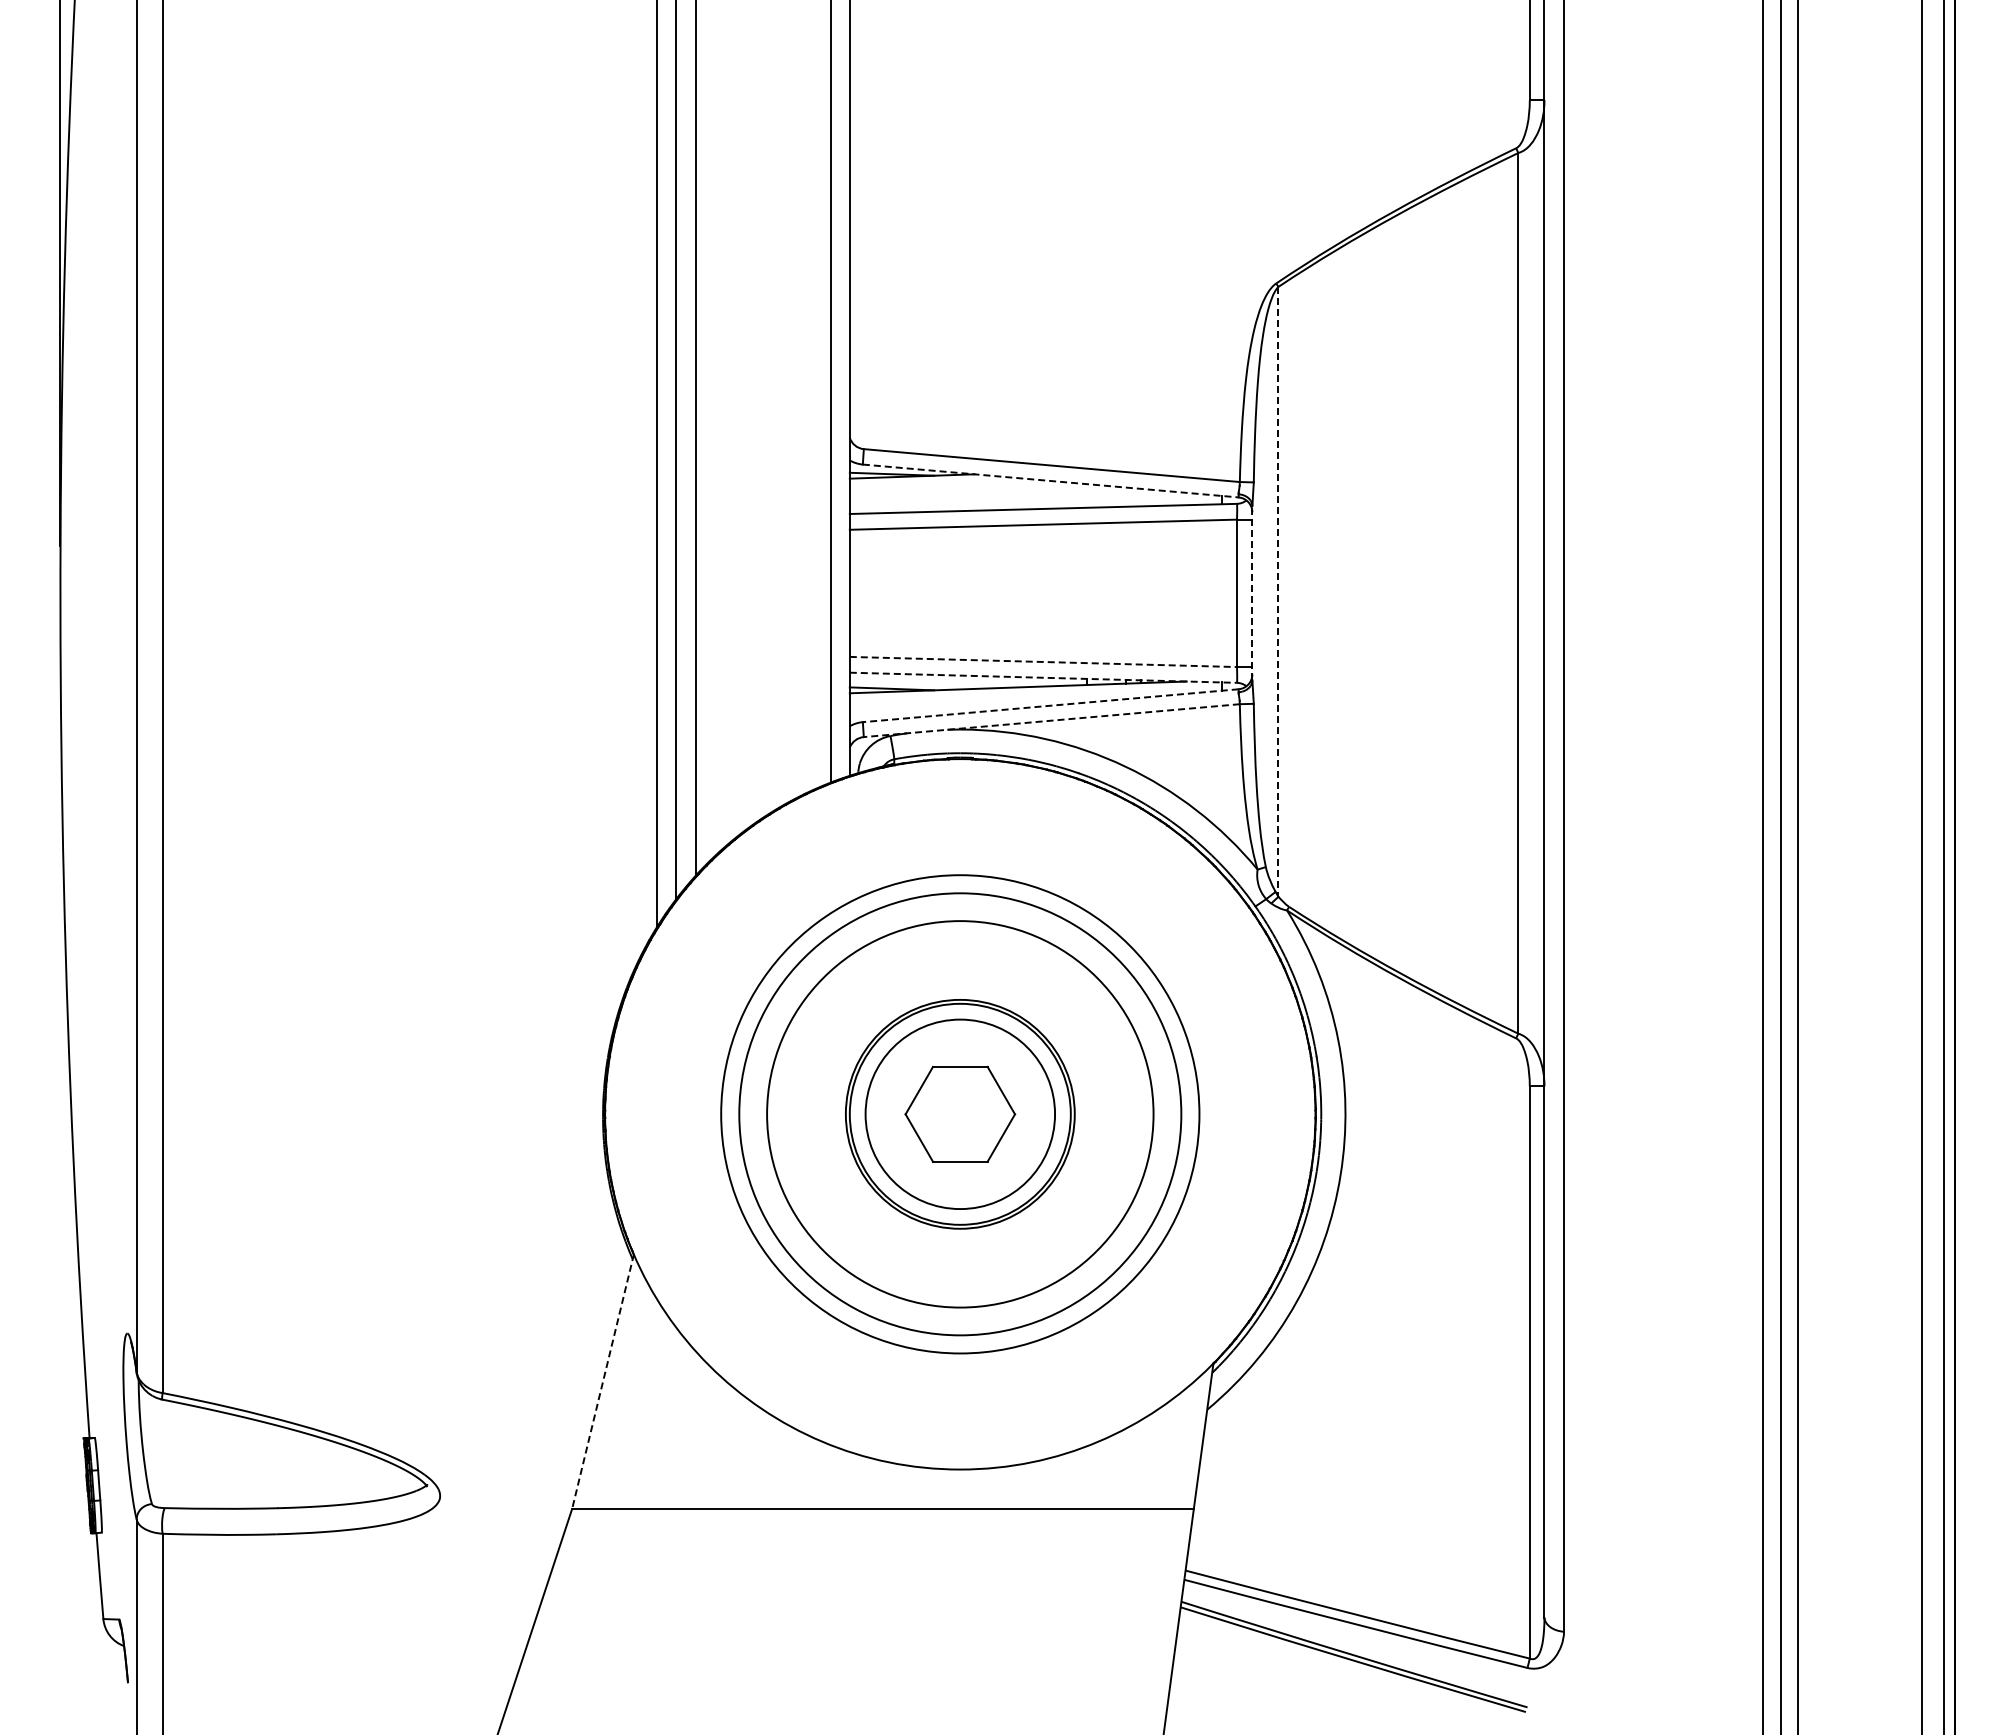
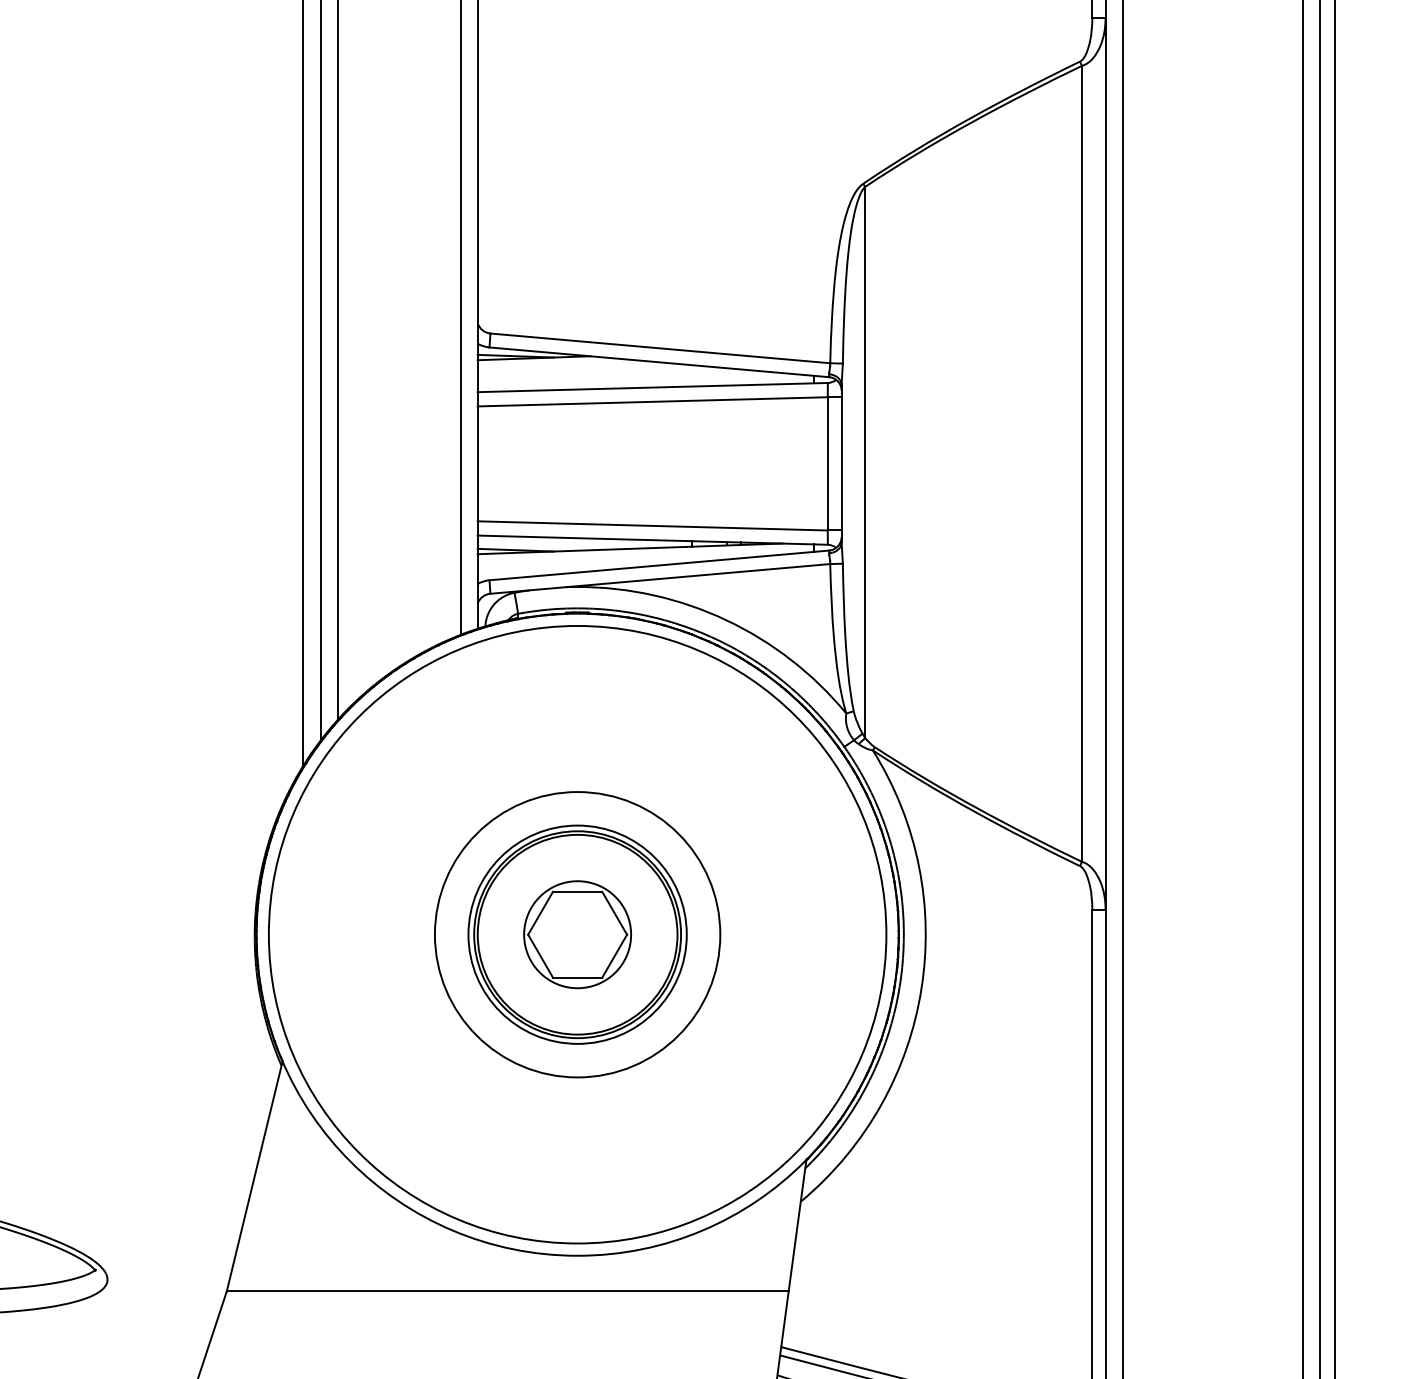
line: (1050, 481) -> (659, 362), dashed -> solid
line: (1278, 591) -> (865, 462), dashed -> solid
line: (1252, 592) -> (841, 463), dashed -> solid
line: (1043, 662) -> (652, 526), dashed -> solid
line: (1043, 677) -> (652, 539), dashed -> solid
line: (1050, 705) -> (659, 565), dashed -> solid
line: (1051, 720) -> (660, 578), dashed -> solid
circle: (959, 1113) -> (576, 933), size x1.43
circle: (960, 1114) -> (577, 934), size x0.62
circle: (960, 1114) -> (577, 934), size x0.62
circle: (960, 1114) -> (577, 934), size x0.71
line: (602, 1382) -> (254, 1177), dashed -> solid

